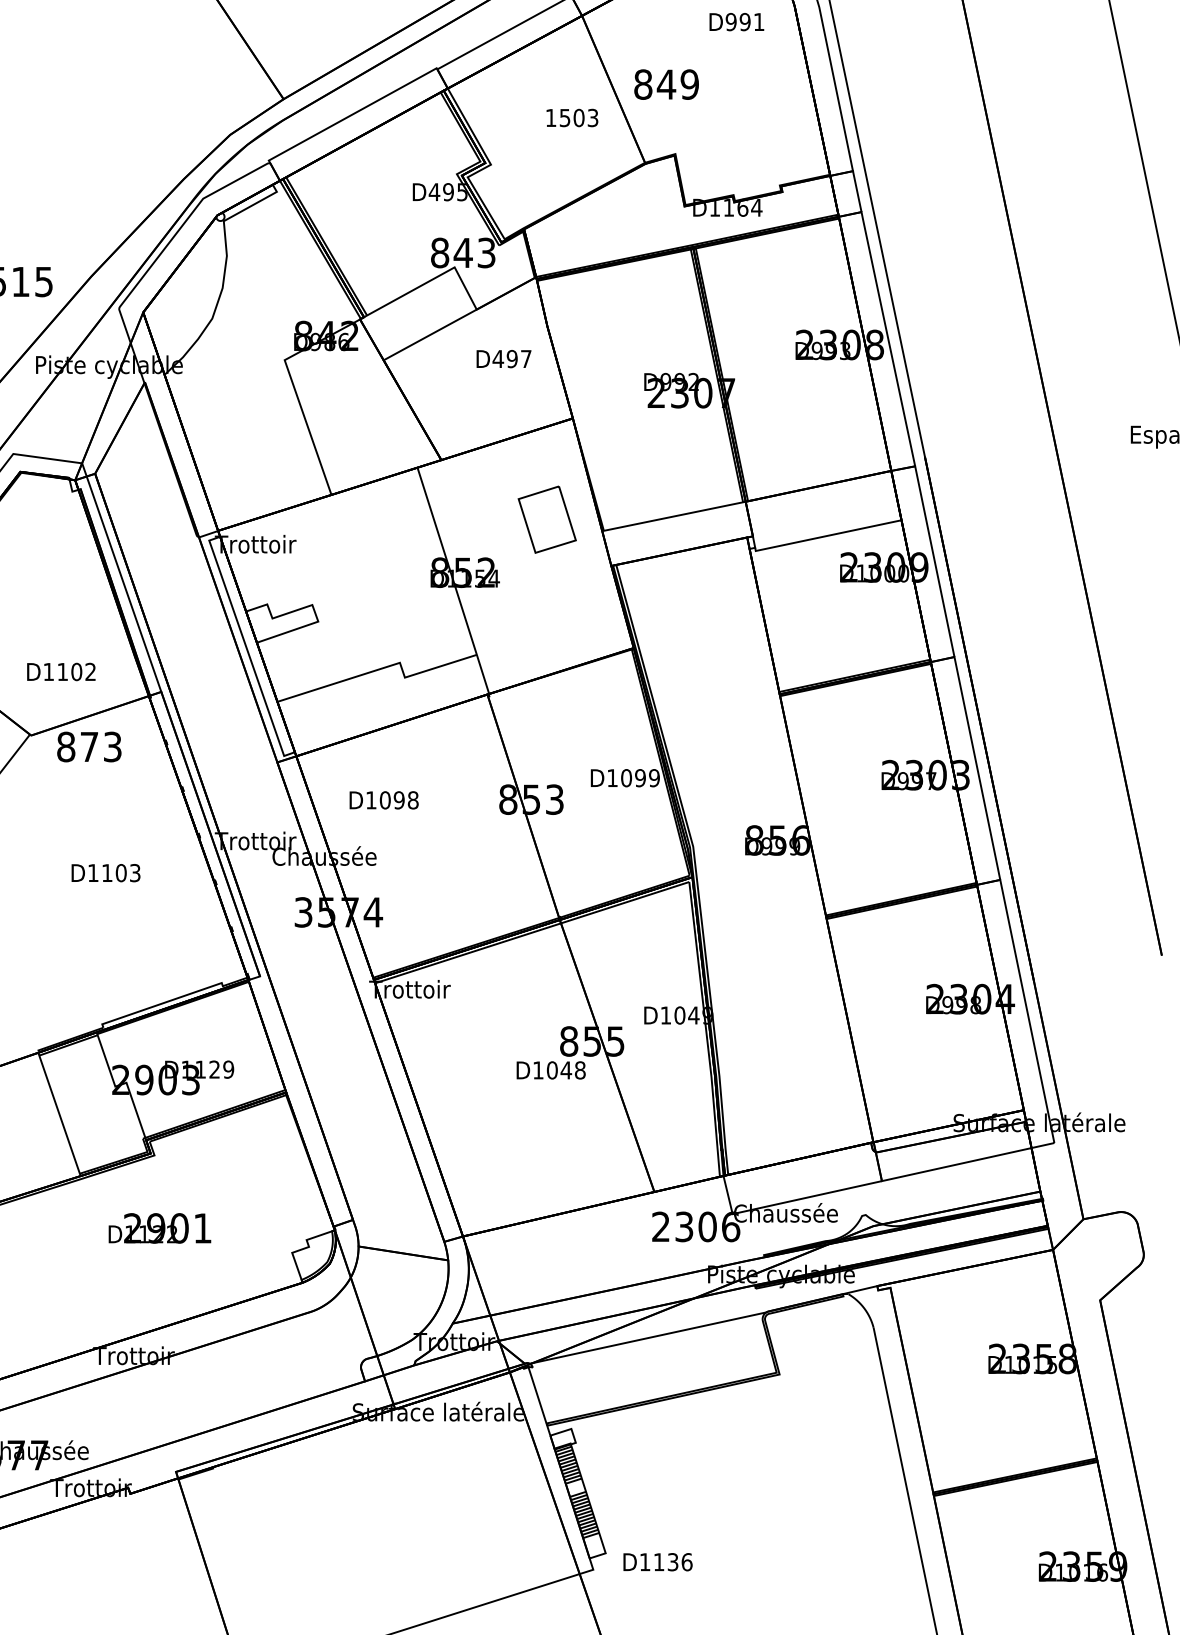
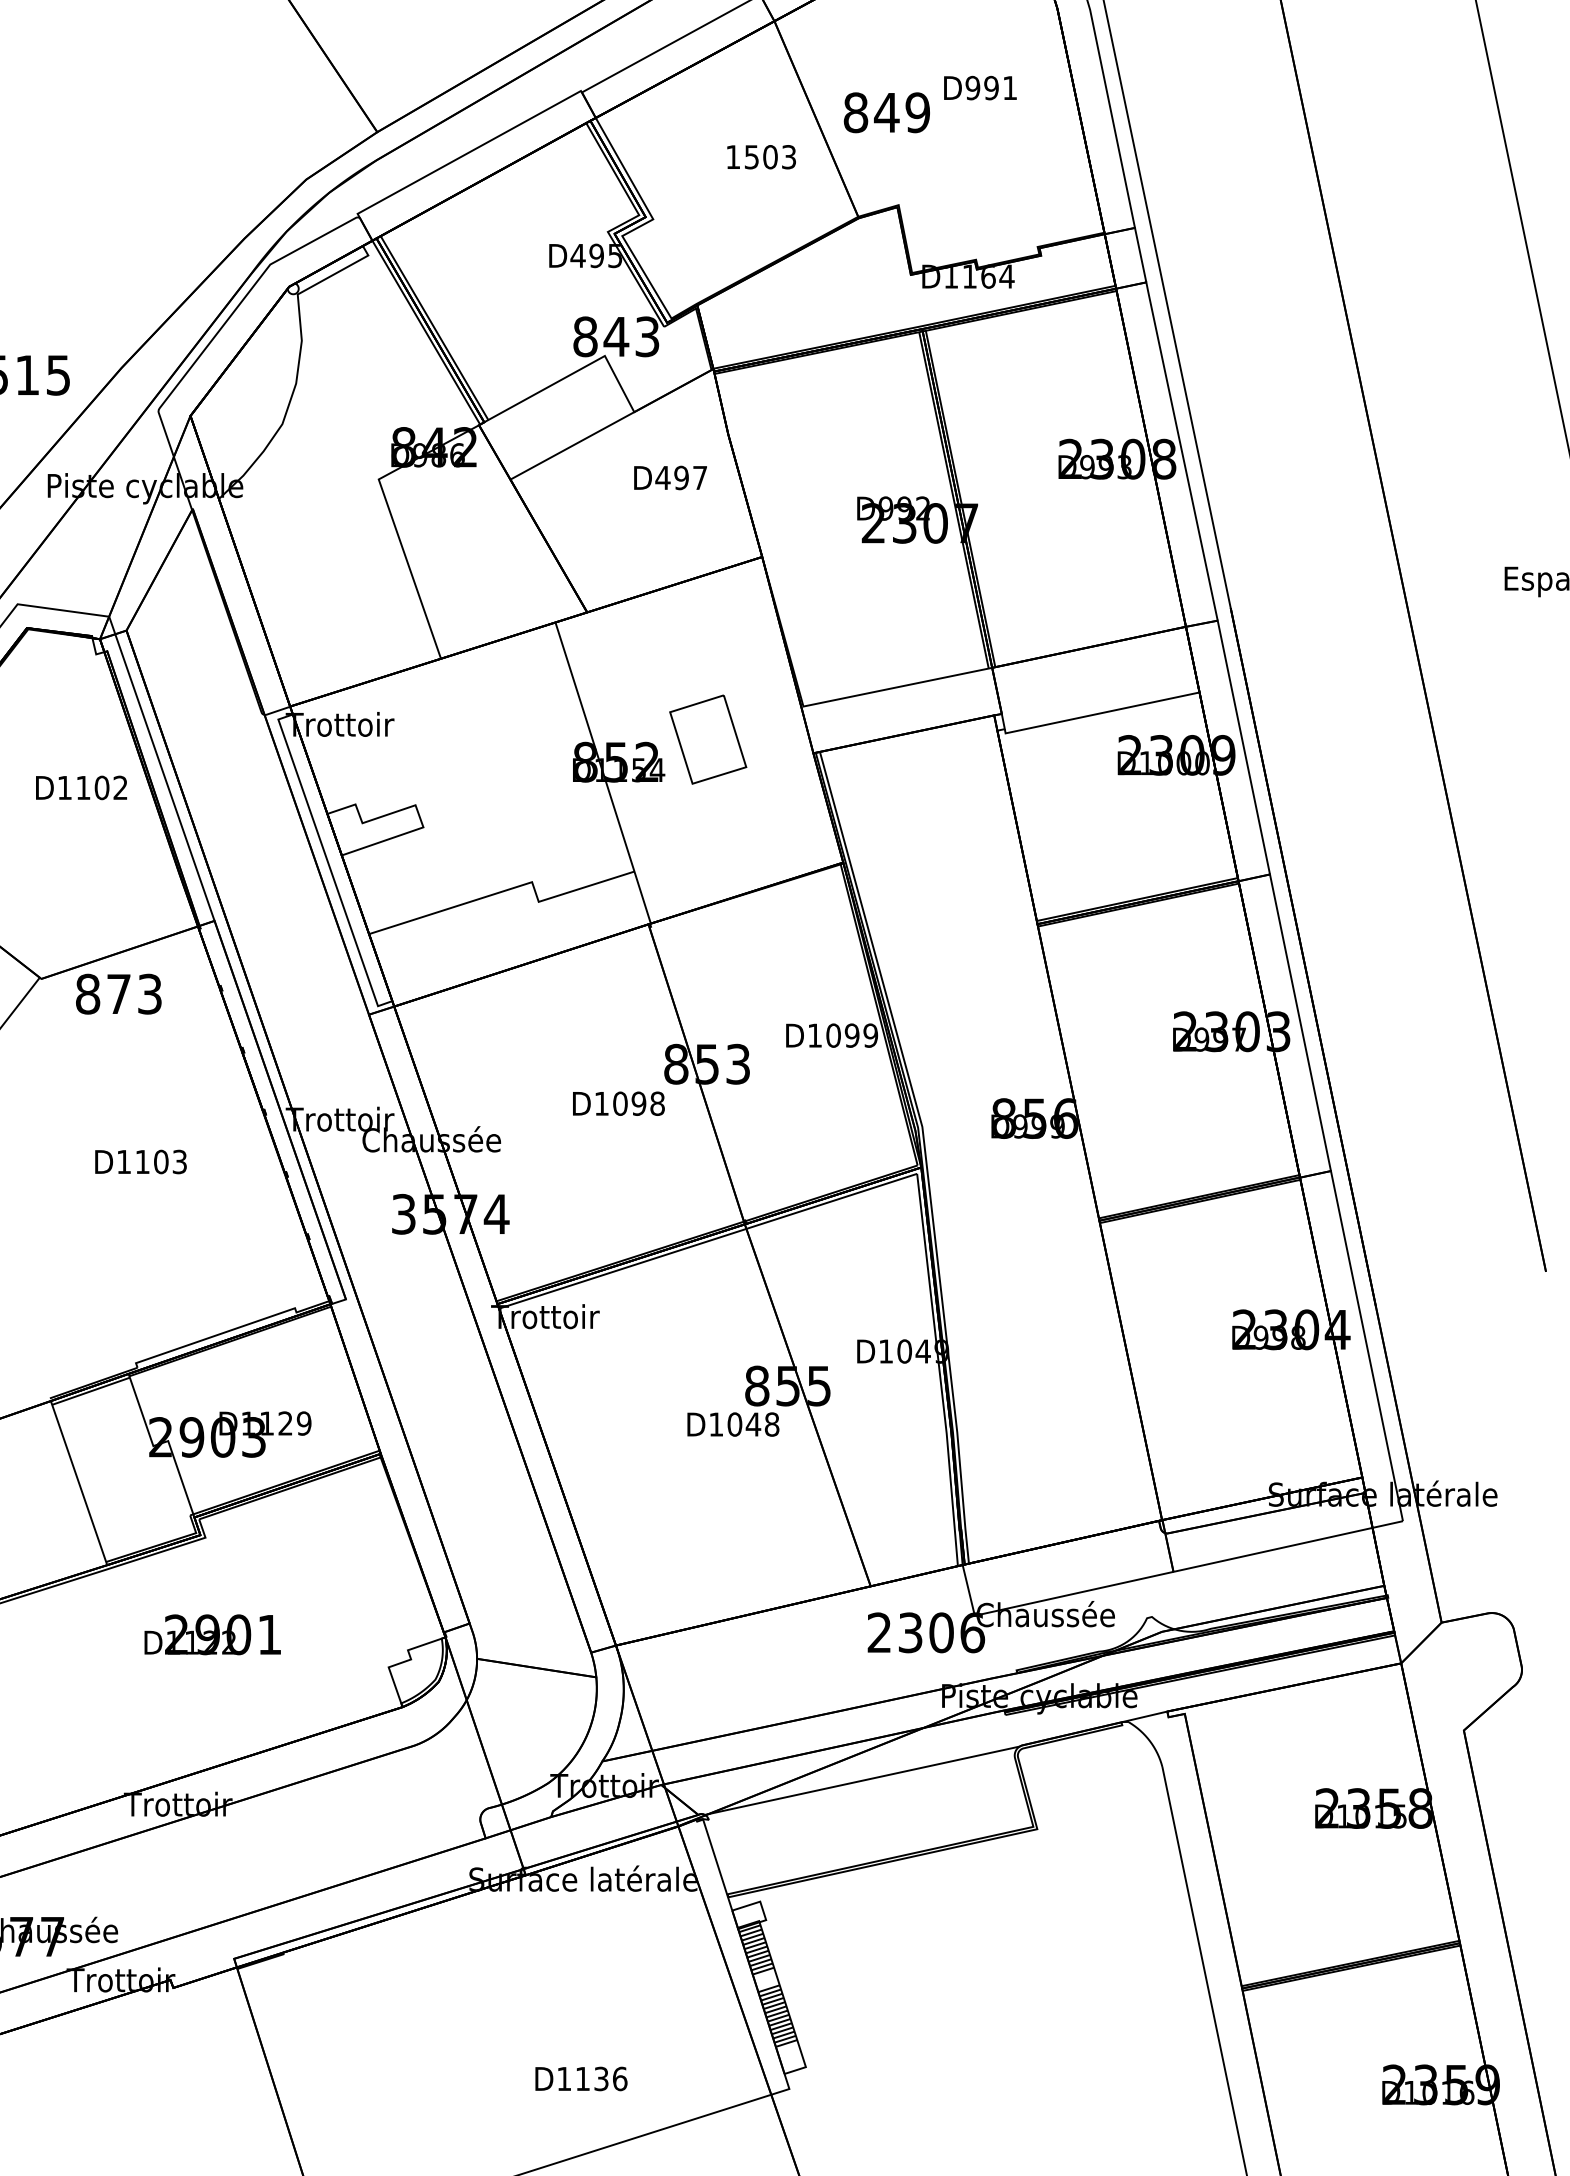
text: (736, 22) -> (979, 88), moved
part: (546, 519) -> (707, 739), moved
text: (61, 671) -> (81, 787), moved
text: (383, 800) -> (617, 1103), moved
text: (657, 1562) -> (580, 2079), moved

